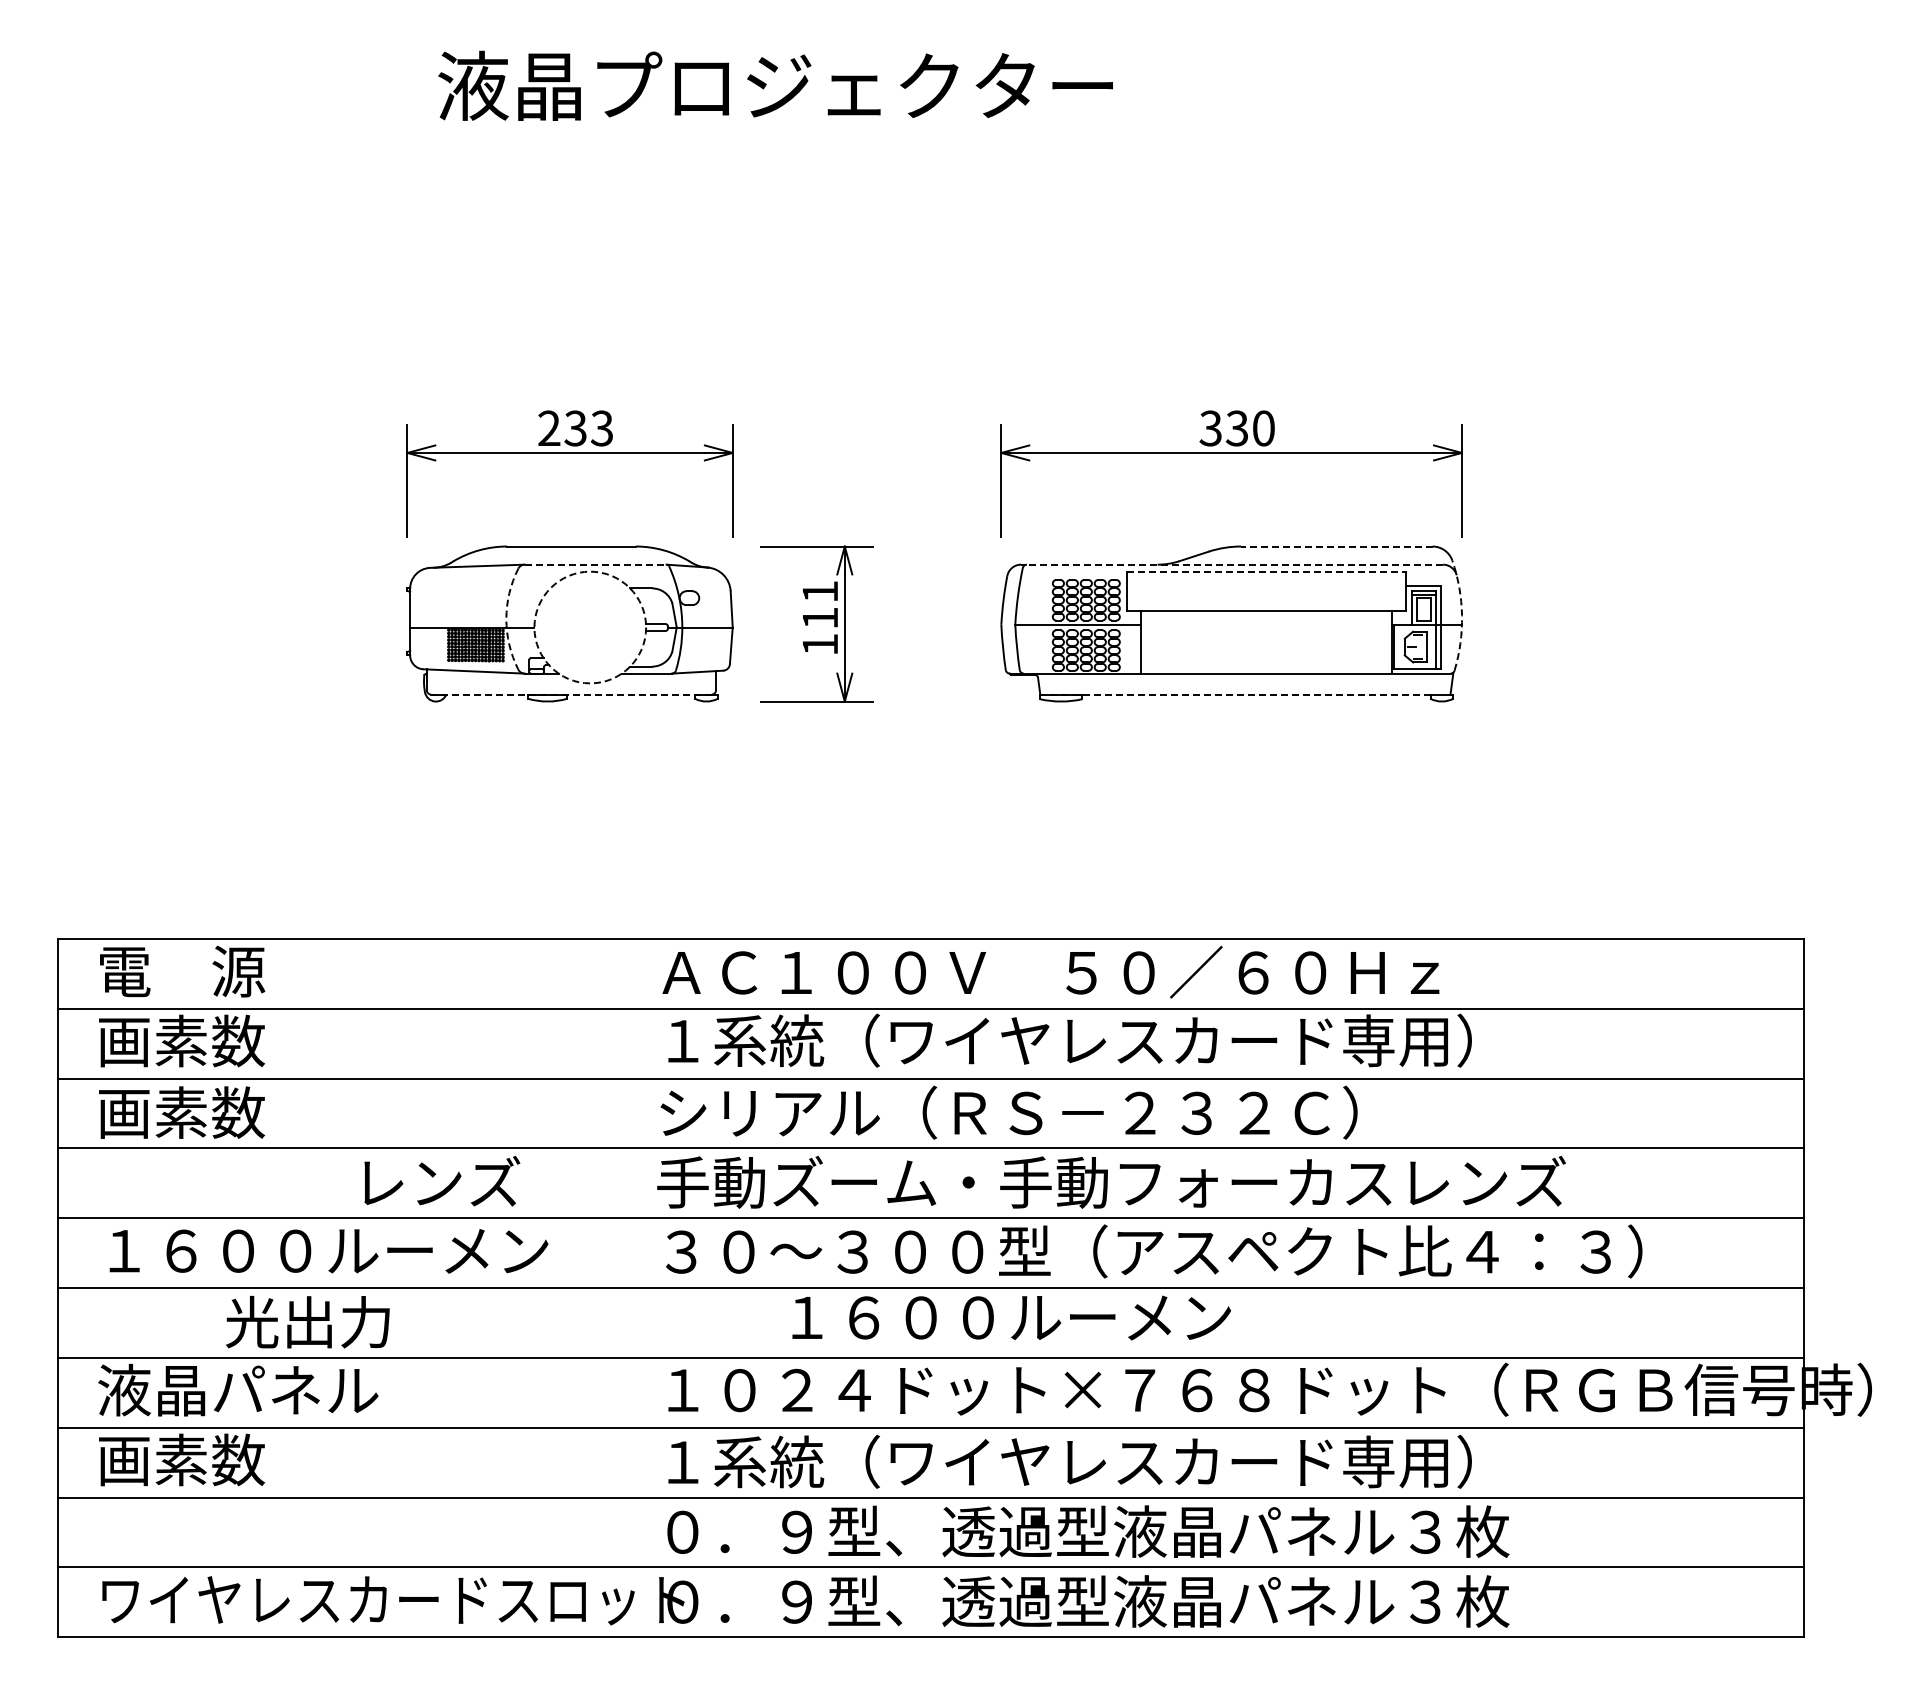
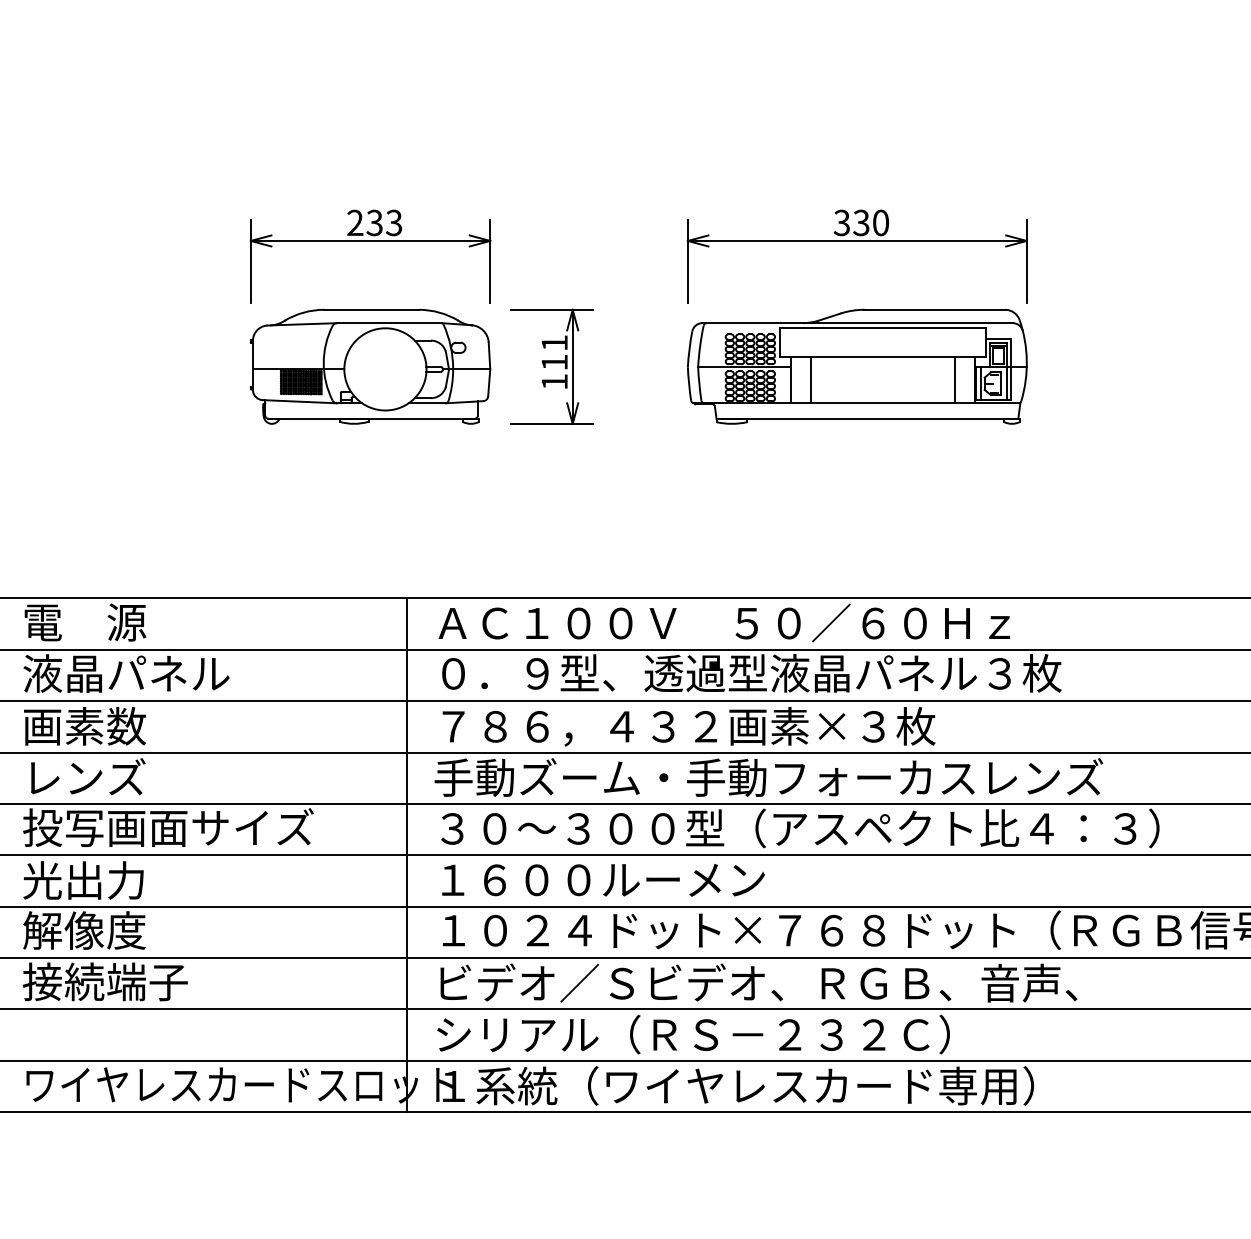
line: (1336, 546) -> (934, 309), dashed -> solid
line: (595, 564) -> (389, 323), dashed -> solid
line: (1231, 564) -> (857, 323), dashed -> solid
line: (1266, 571) -> (882, 328), dashed -> solid
arc: (1462, 615) -> (1027, 360), dashed -> solid
arc: (506, 619) -> (323, 363), dashed -> solid
circle: (590, 627) -> (385, 369), dashed -> solid
line: (1168, 641) -> (810, 379), added
line: (1364, 641) -> (955, 379), added
line: (1399, 646) -> (980, 383), added
line: (570, 694) -> (370, 418), dashed -> solid
line: (1234, 694) -> (859, 418), dashed -> solid
text: (238, 1040) -> (126, 673), 画素数 -> 液晶パネル
text: (1088, 1040) -> (751, 673), １系統（ワイヤレスカード専用） -> ０．９型、透過型液晶パネル３枚
text: (1008, 1112) -> (693, 726), シリアル（ＲＳ－２３２Ｃ） -> ７８６，４３２画素×３枚
text: (442, 1181) -> (88, 776), moved
text: (322, 1249) -> (188, 826), １６００ルーメン -> 投写画面サイズ
line: (619, 1287) -> (406, 854), added
text: (1011, 1317) -> (603, 879), moved
text: (307, 1322) -> (83, 880), moved
text: (237, 1389) -> (125, 929), 液晶パネル -> 解像度
text: (209, 1459) -> (105, 981), 画素数 -> 接続端子
text: (1097, 1461) -> (758, 982), １系統（ワイヤレスカード専用） -> ビデオ／Ｓビデオ、ＲＧＢ、音声、
text: (1084, 1531) -> (749, 1034), ０．９型、透過型液晶パネル３枚 -> シリアル（ＲＳ－２３２Ｃ）
text: (1088, 1601) -> (751, 1085), ０．９型、透過型液晶パネル３枚 -> １系統（ワイヤレスカード専用）

